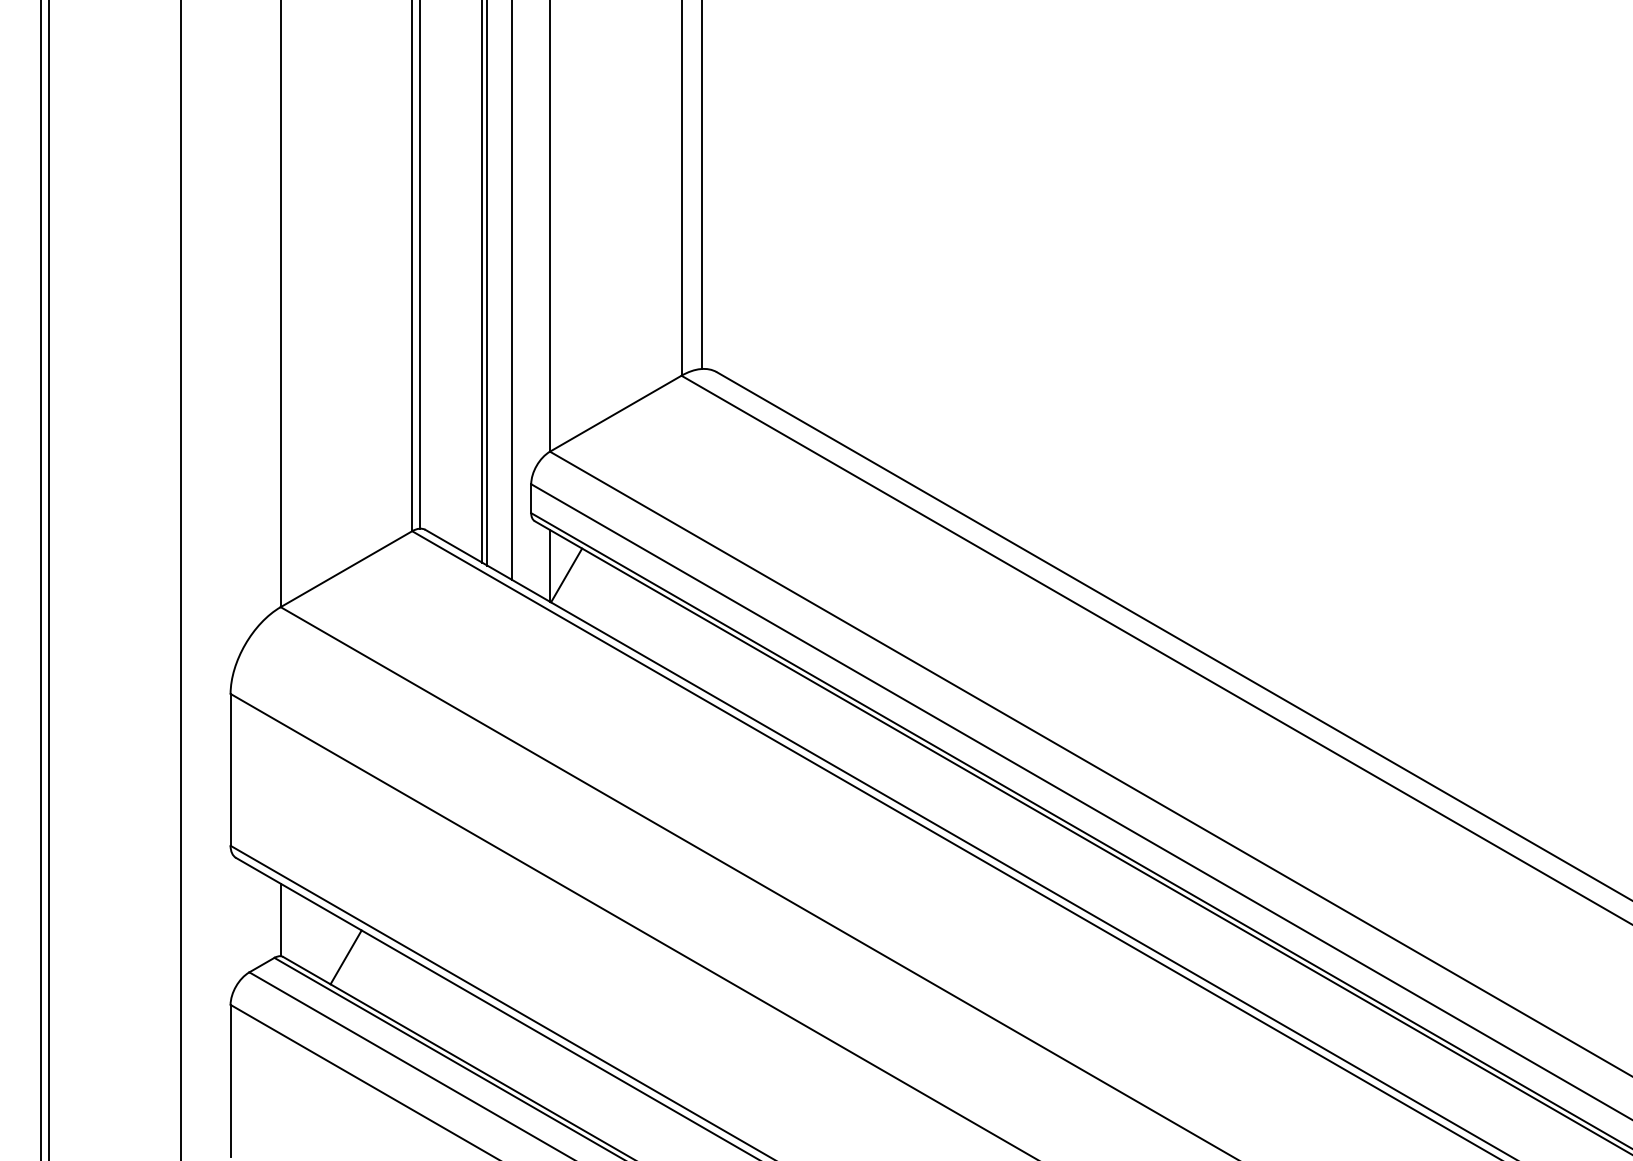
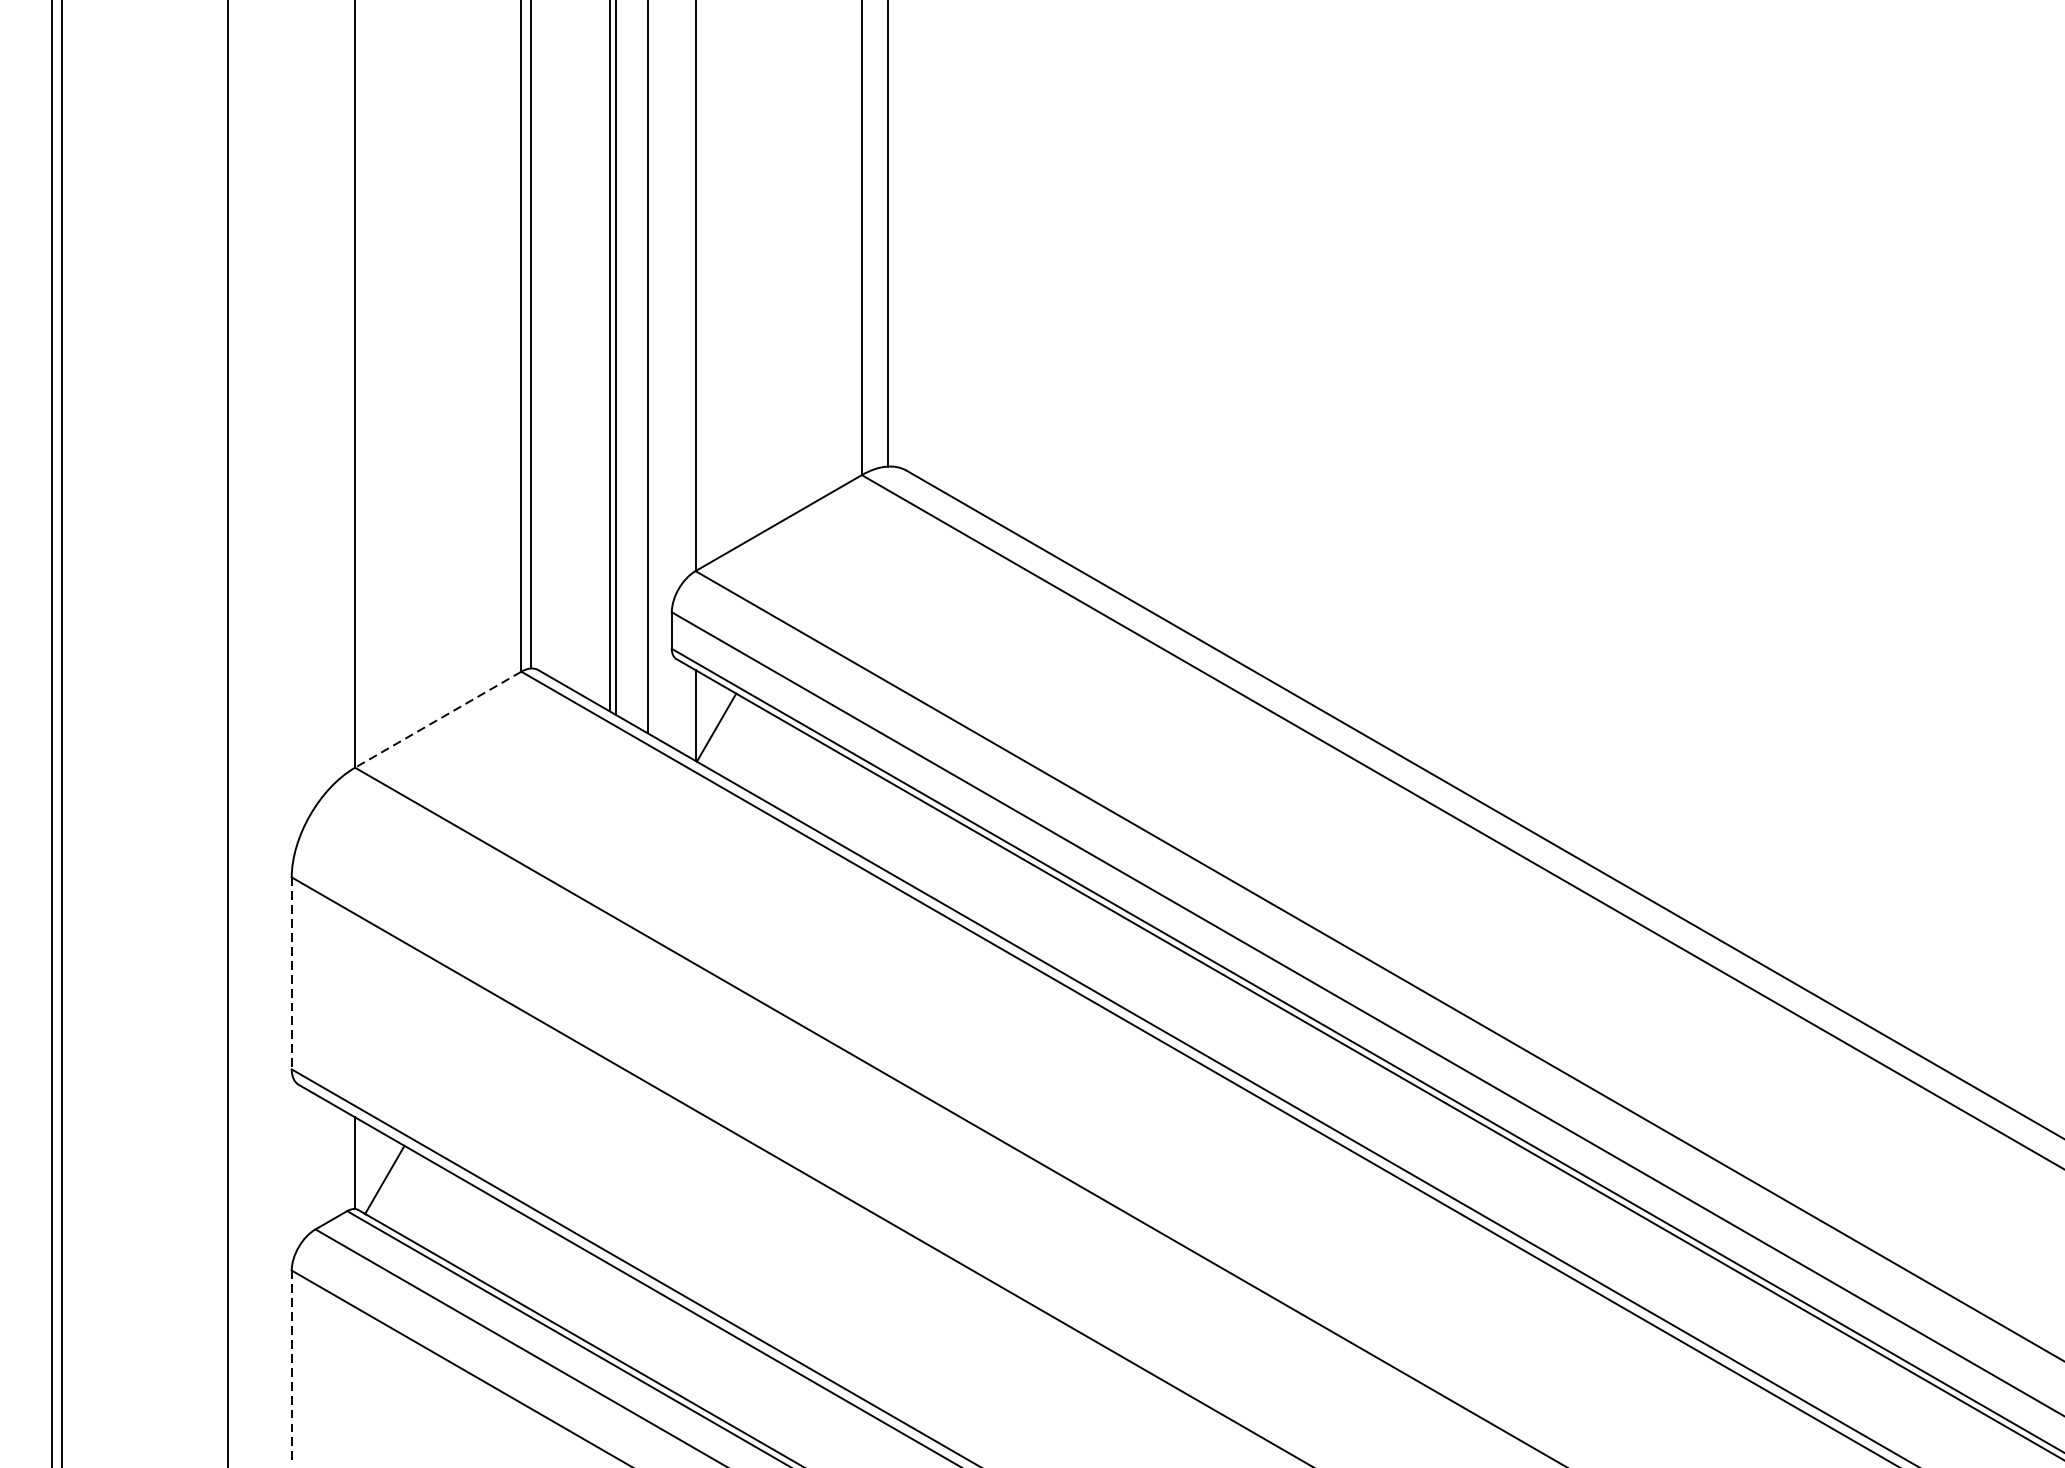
line: (346, 569) -> (438, 720), solid -> dashed
line: (230, 769) -> (291, 972), solid -> dashed
line: (345, 957) -> (383, 1180), moved
line: (230, 1080) -> (291, 1366), solid -> dashed

